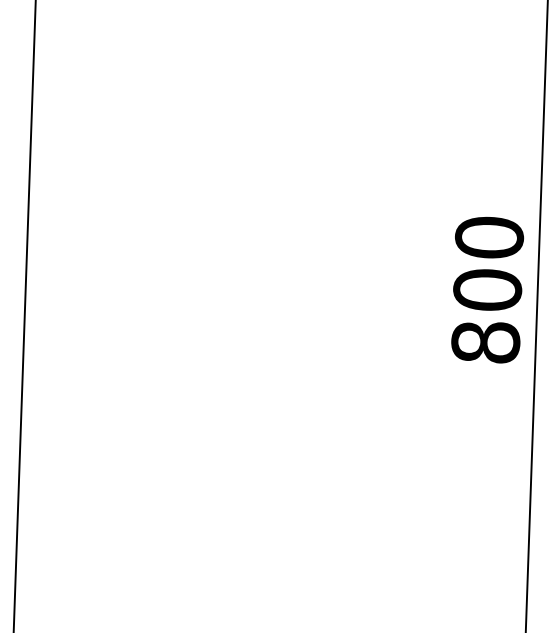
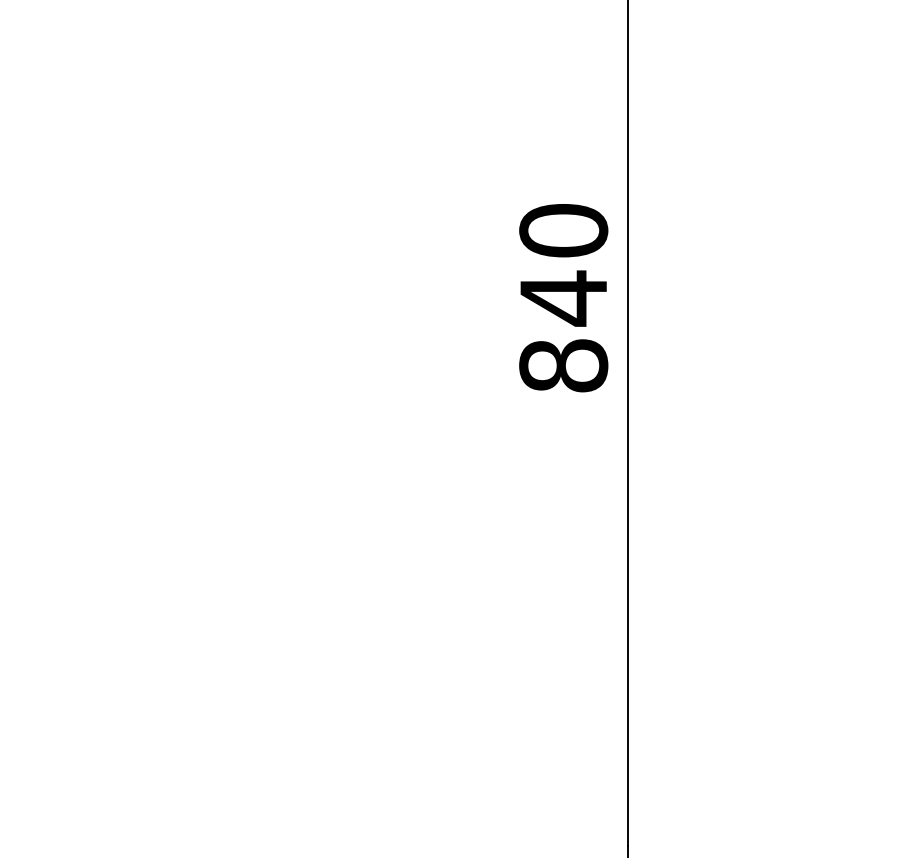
text: (487, 290) -> (563, 298), 800 -> 840

